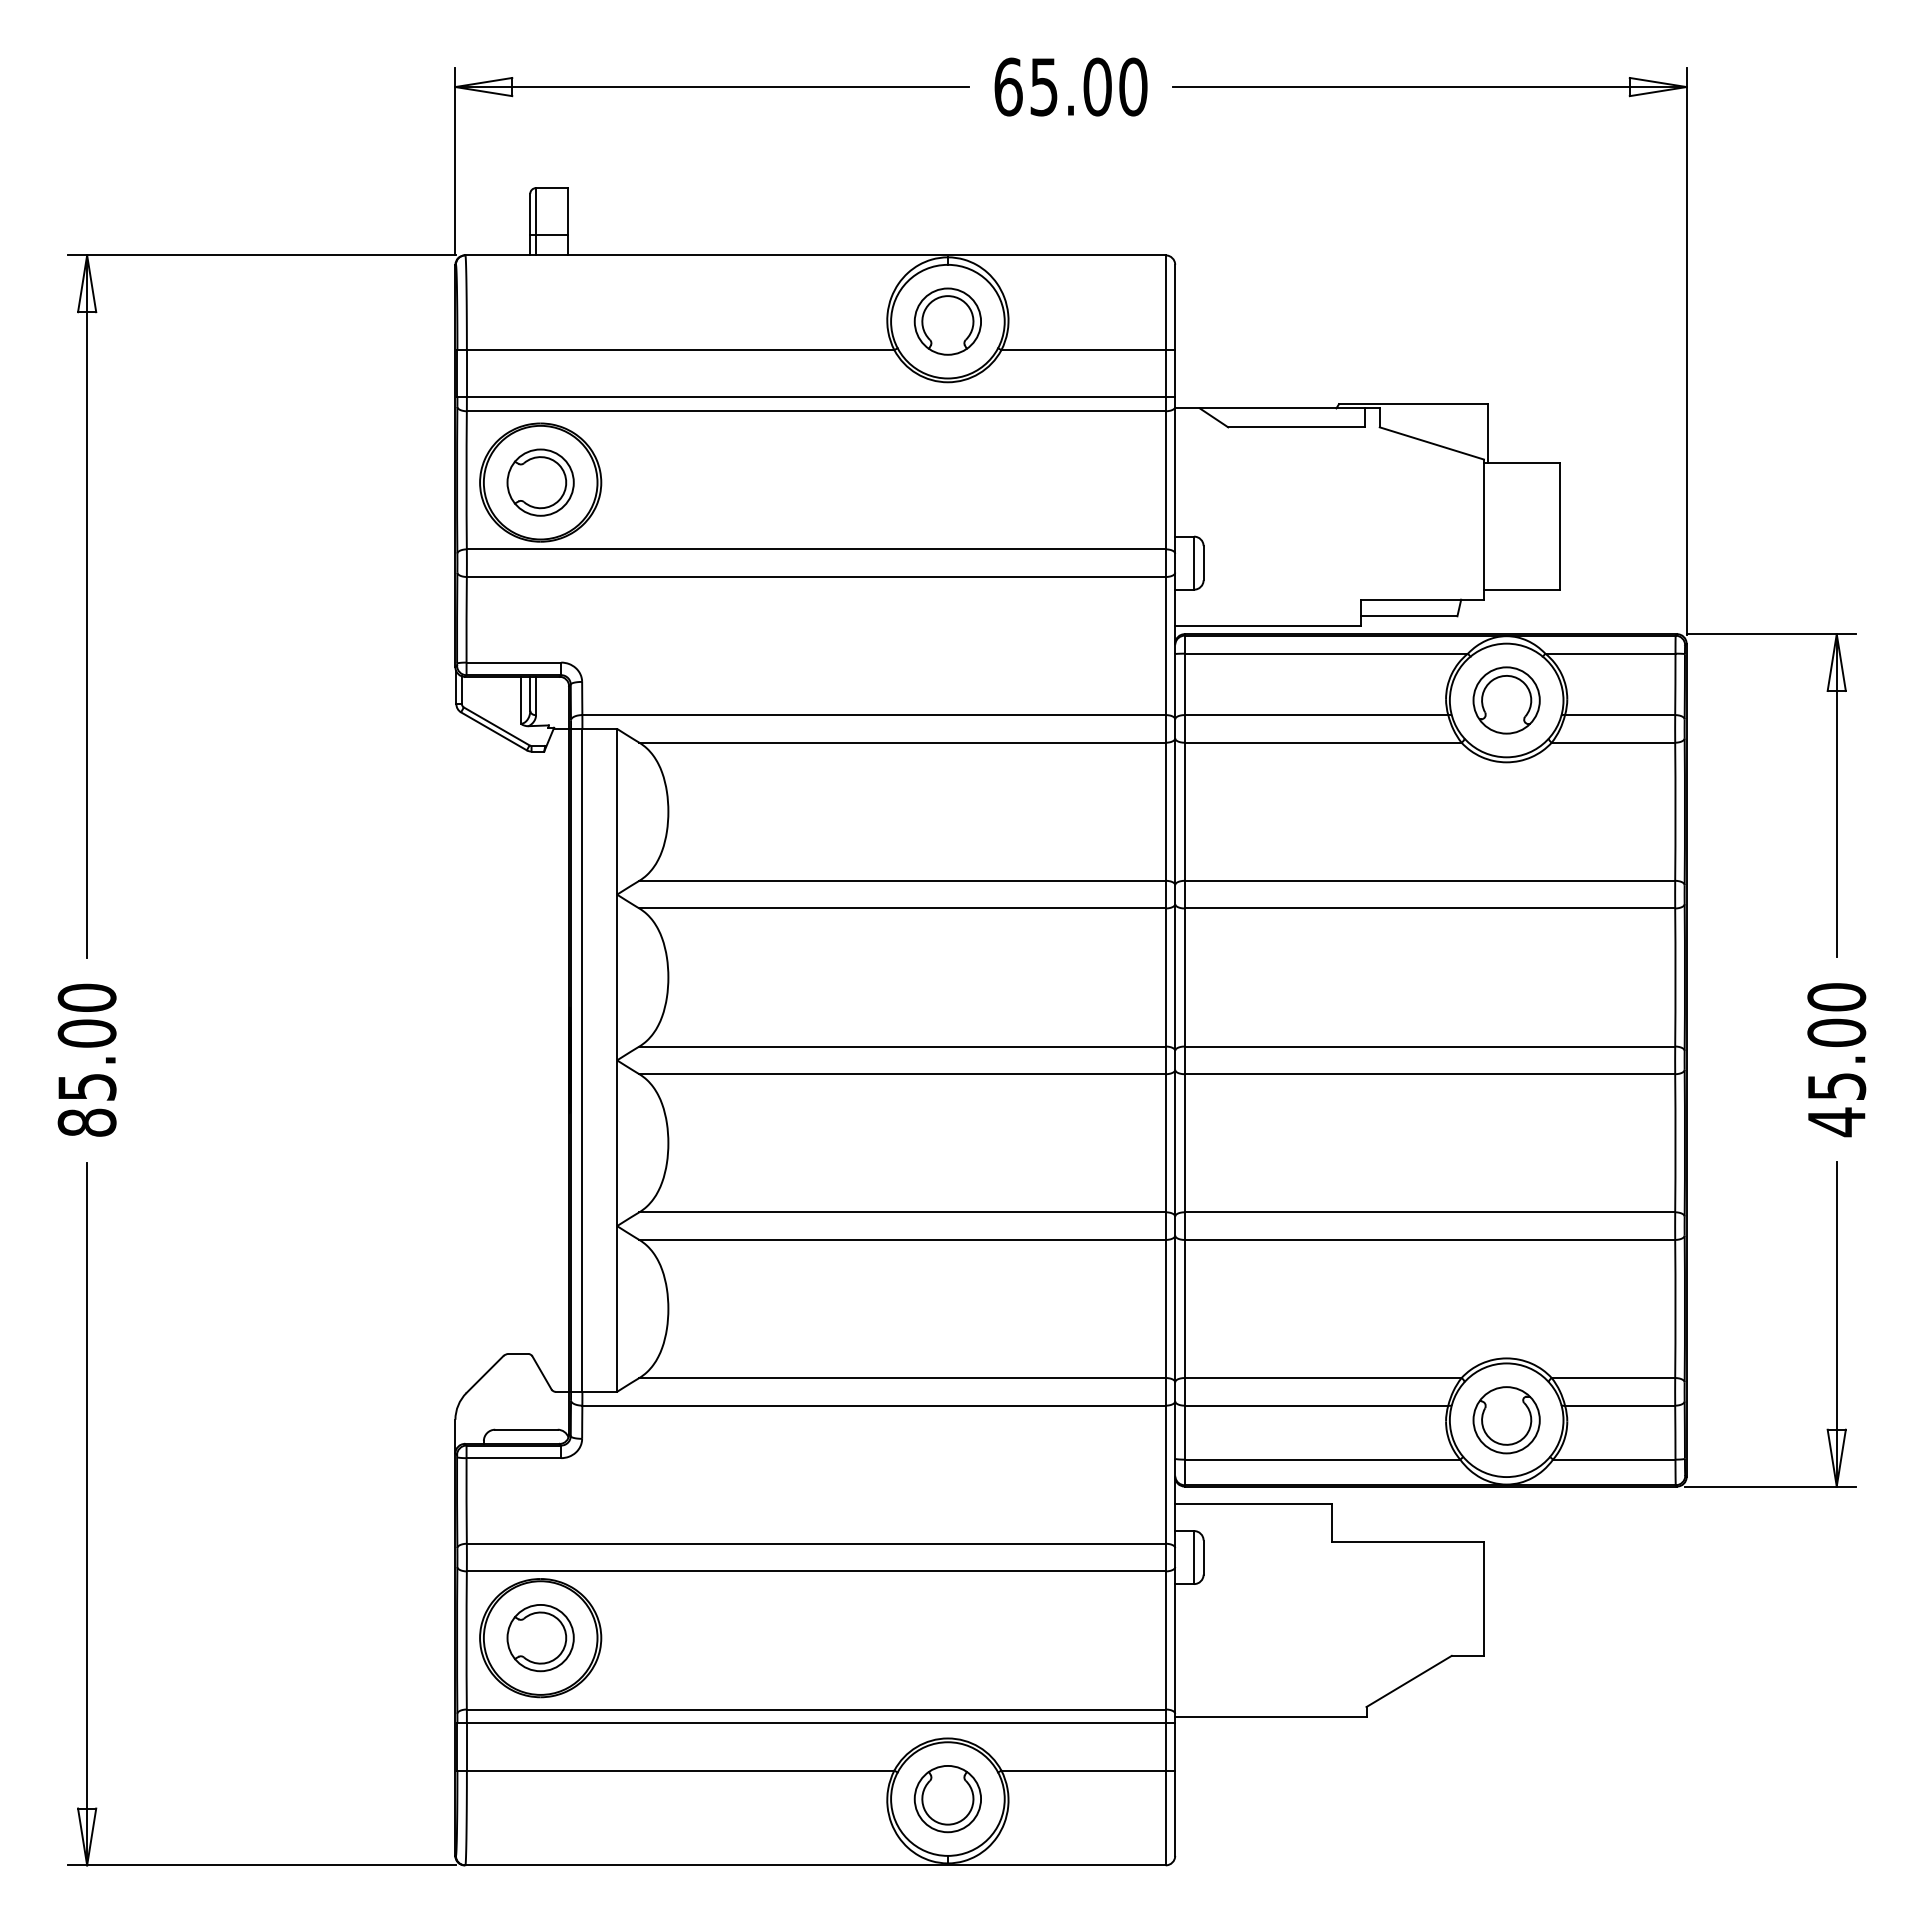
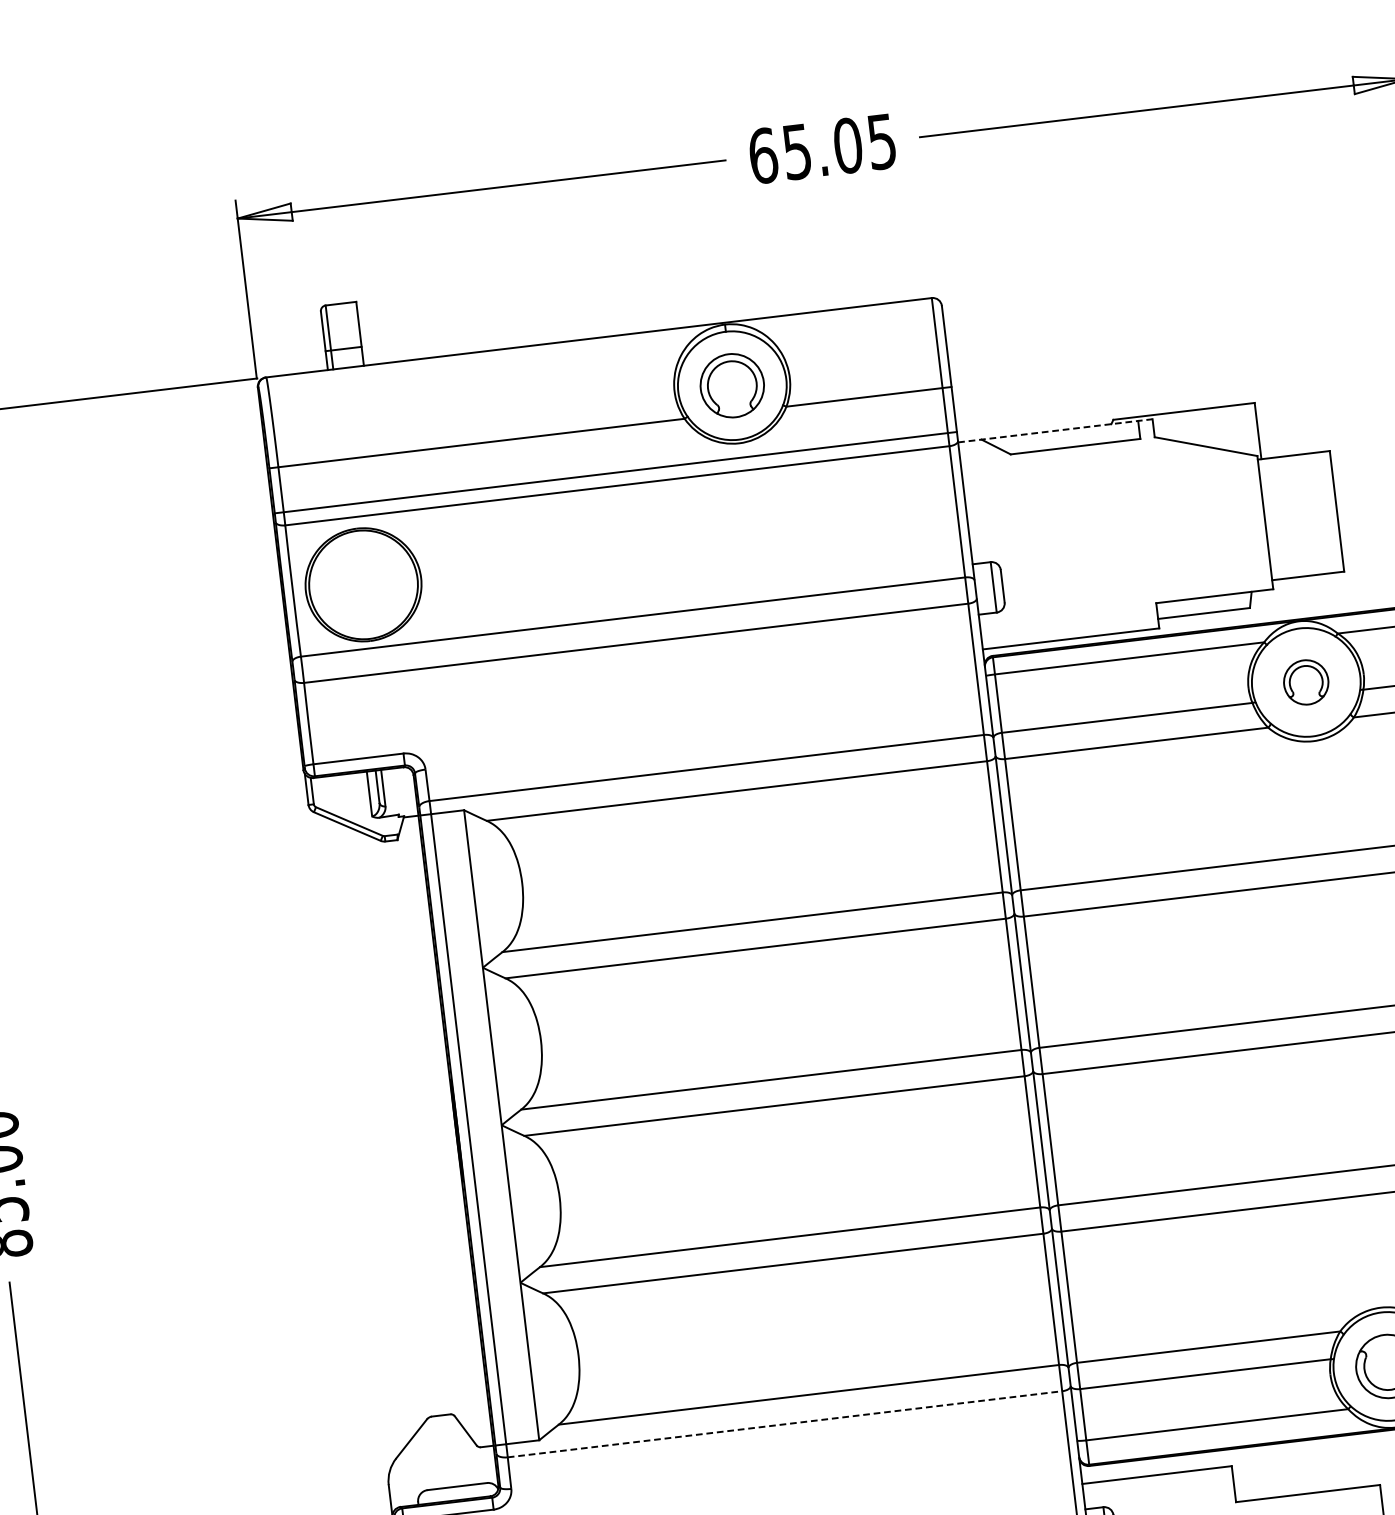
text: (1133, 86) -> (882, 141), 65.00 -> 65.05
line: (1277, 408) -> (1055, 430), solid -> dashed
part: (540, 482) -> (363, 584), removed
part: (1506, 700) -> (1306, 682), size x0.7
line: (874, 1405) -> (785, 1424), solid -> dashed

